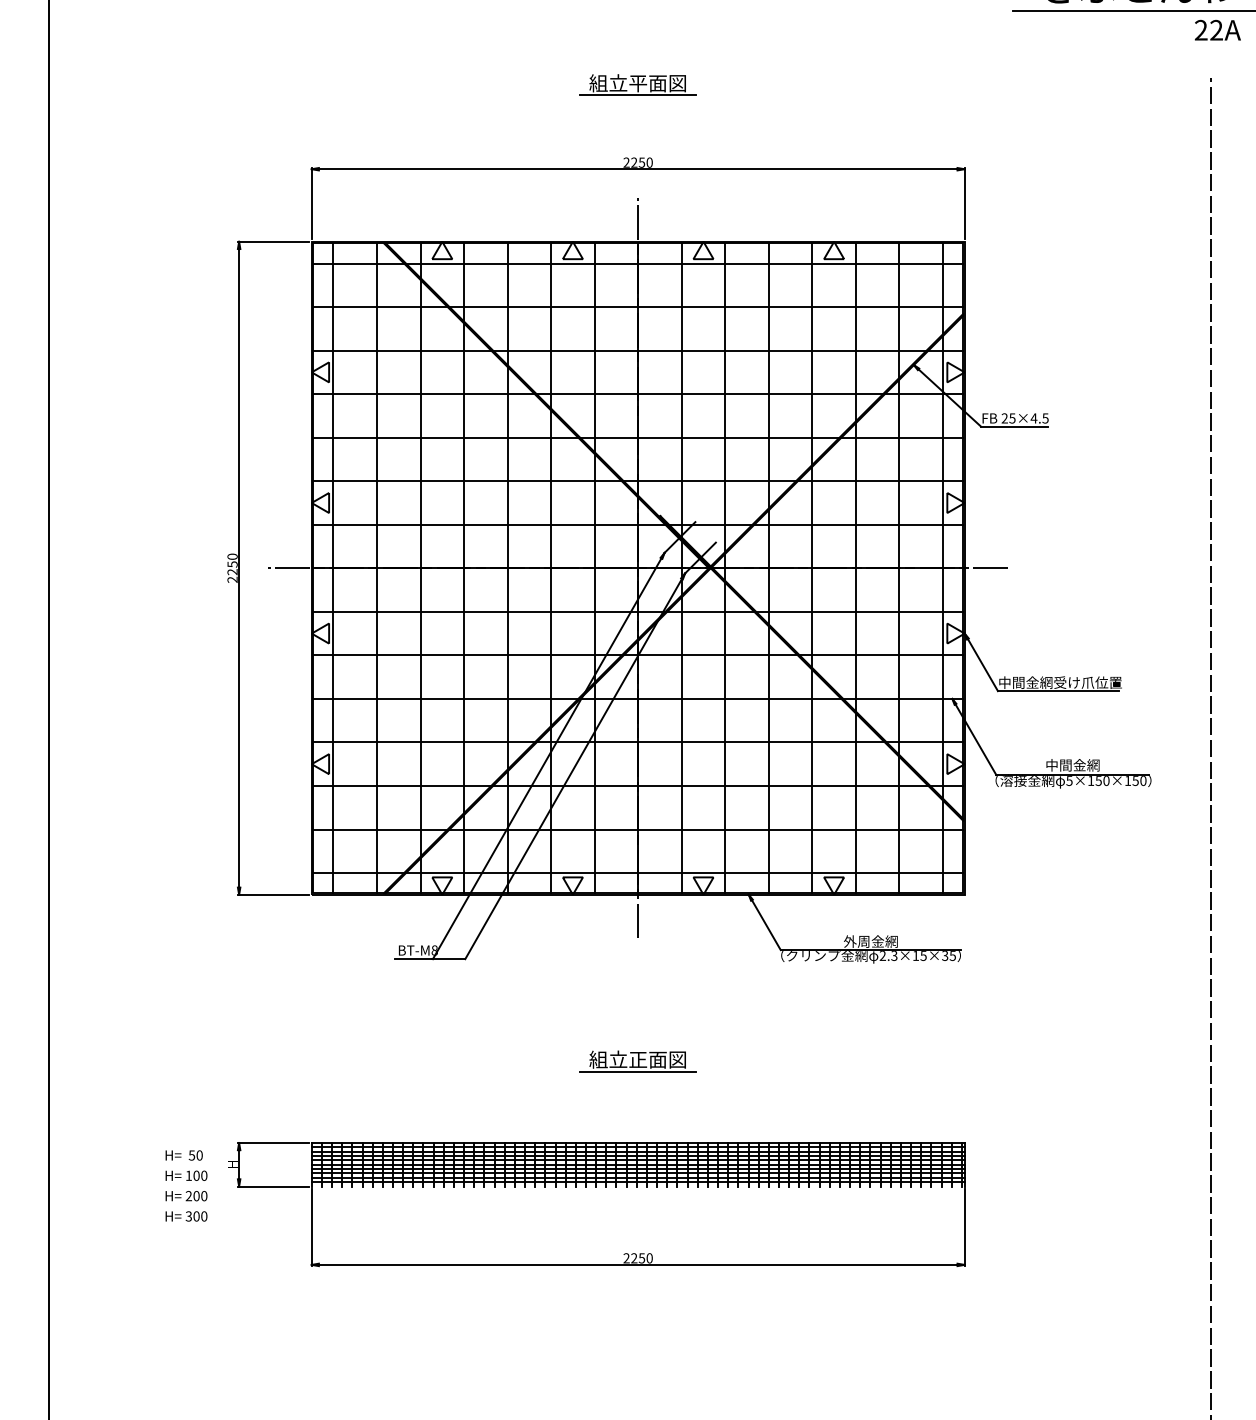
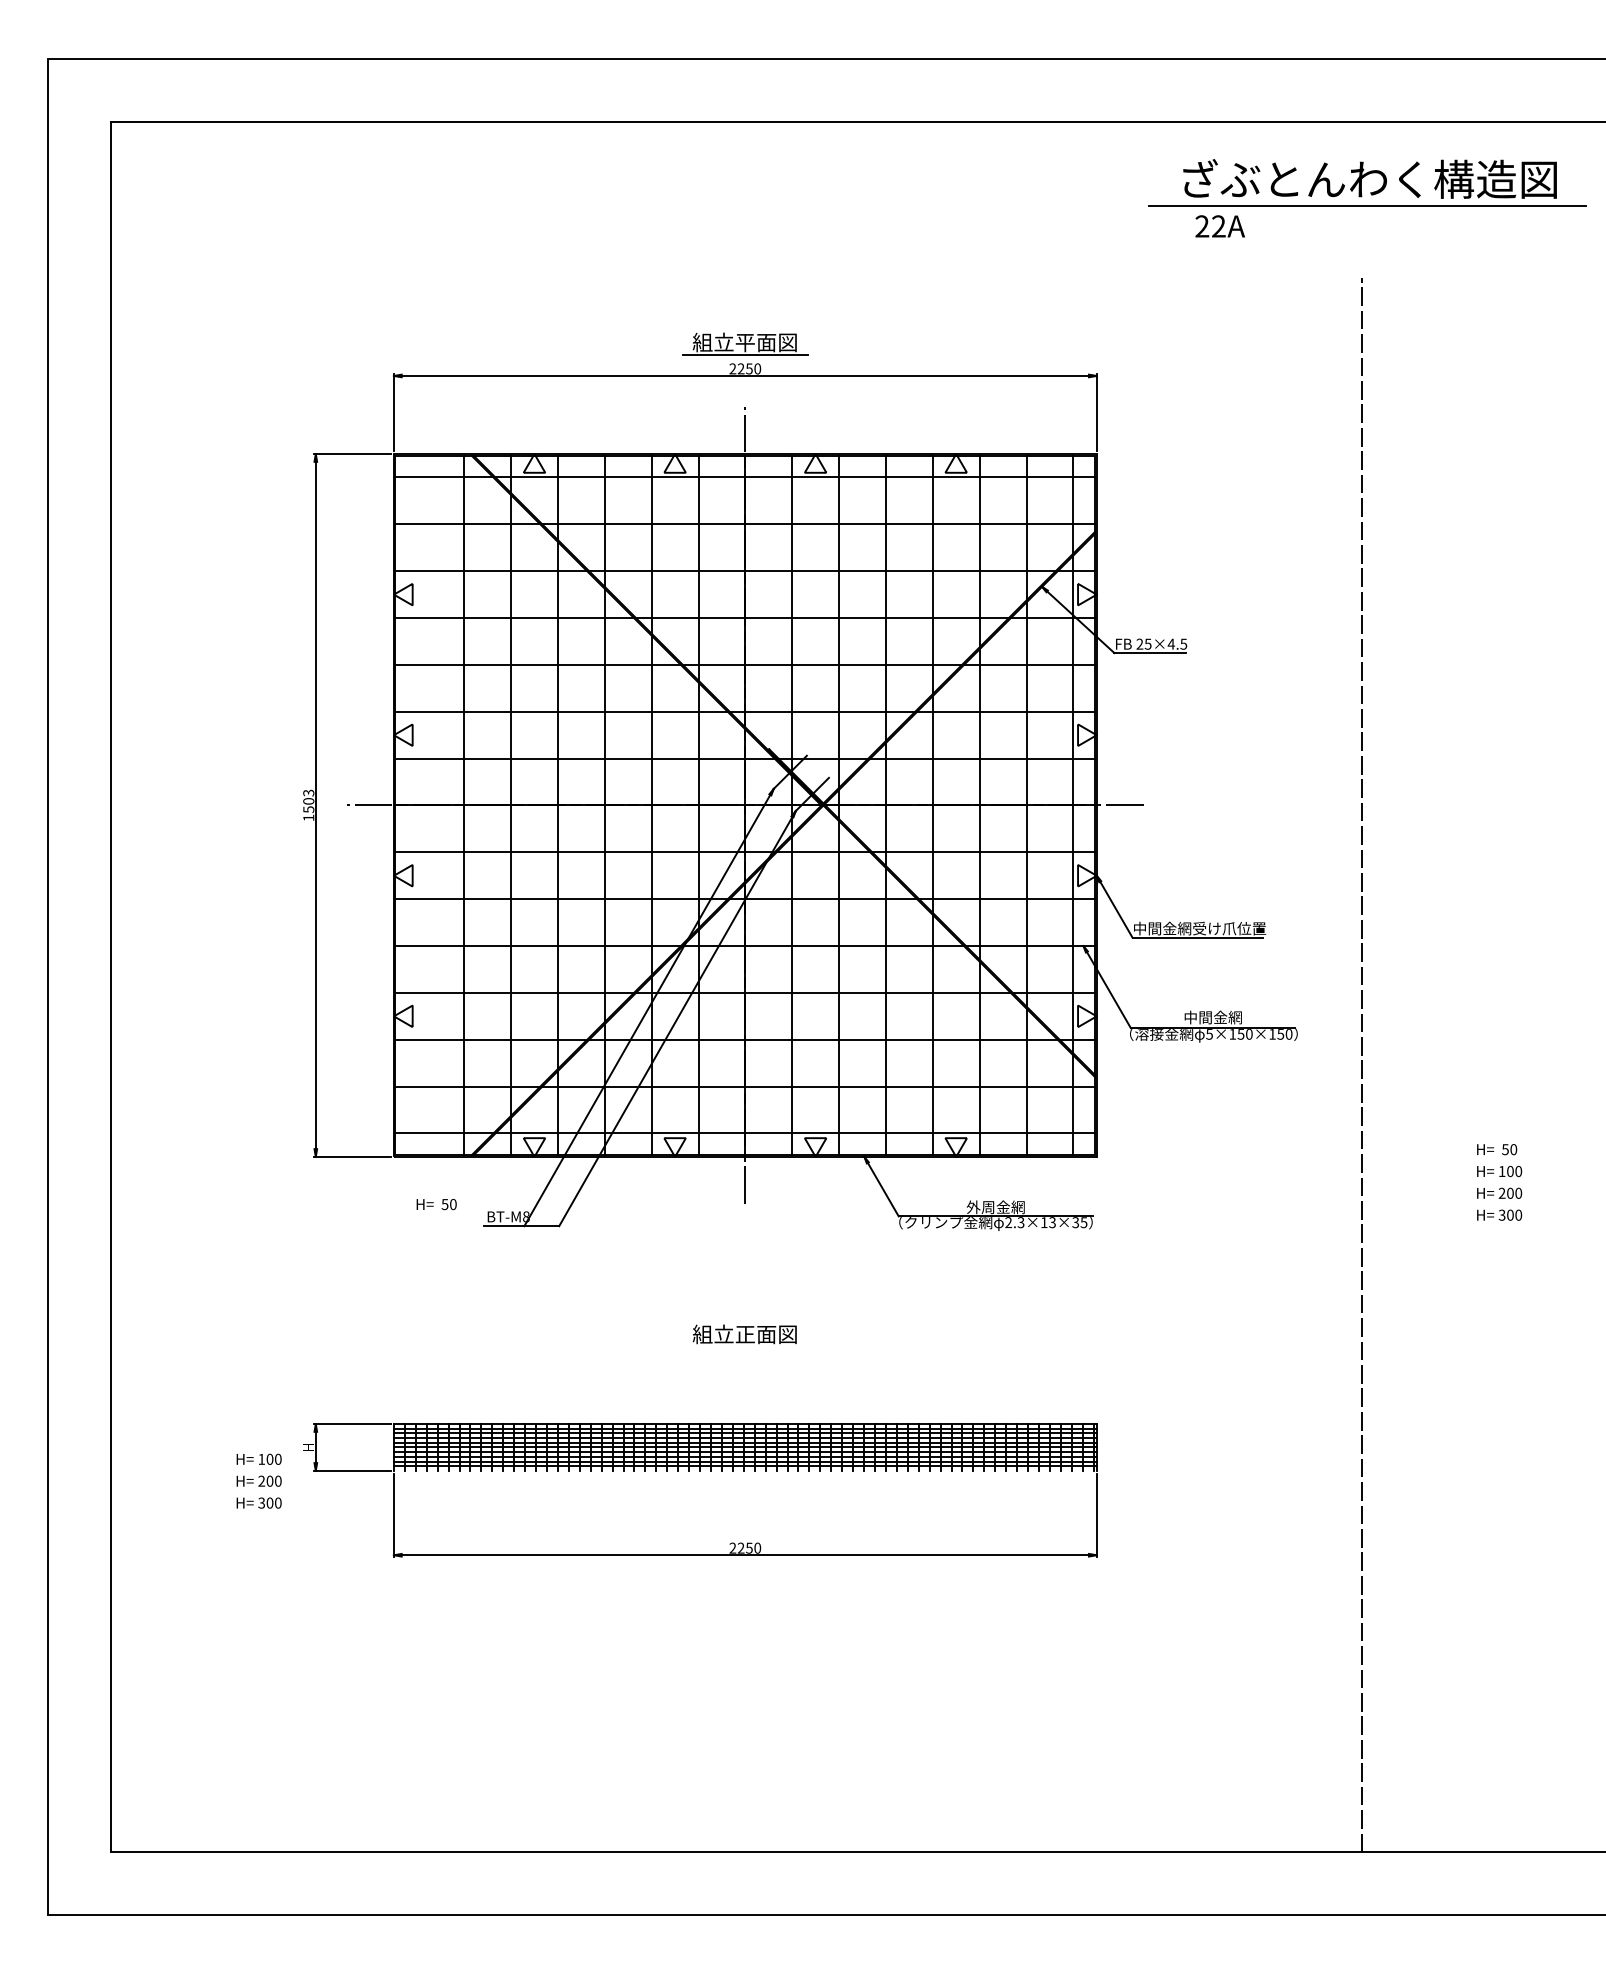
text: (1217, 30) -> (1219, 226), moved
part: (638, 84) -> (745, 343), moved
text: (232, 568) -> (308, 805), 2250 -> 1503
line: (333, 568) -> (417, 805), removed
text: (923, 955) -> (1052, 1222), 2.3×15×35 -> 2.3×13×35
line: (637, 1071) -> (744, 1347), removed
text: (184, 1155) -> (436, 1204), moved

